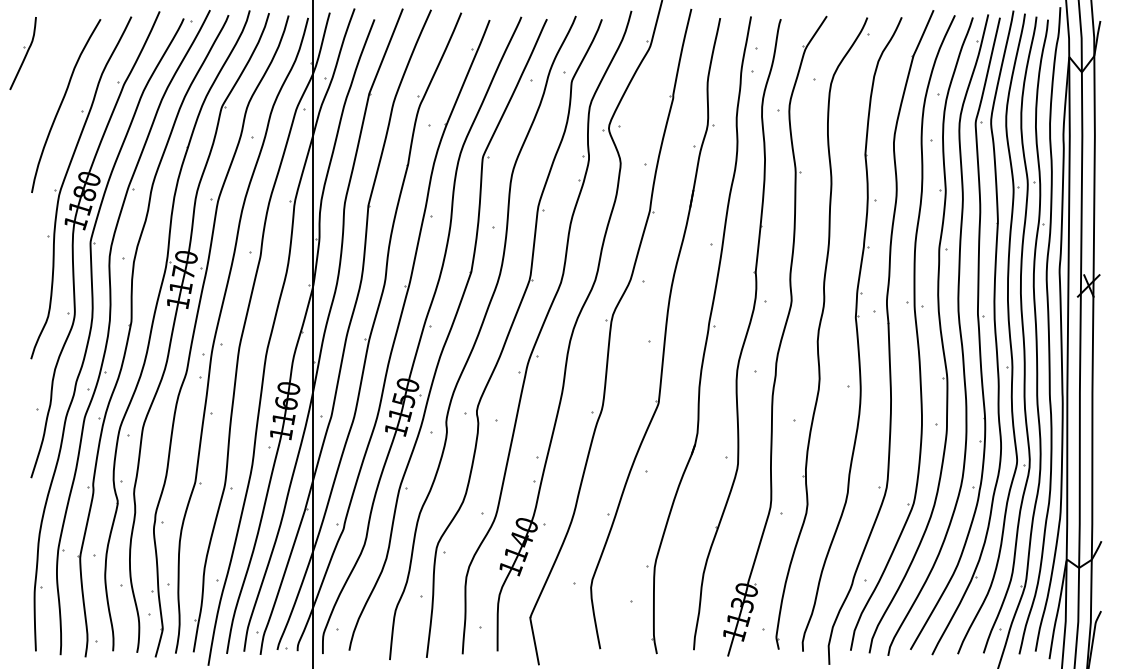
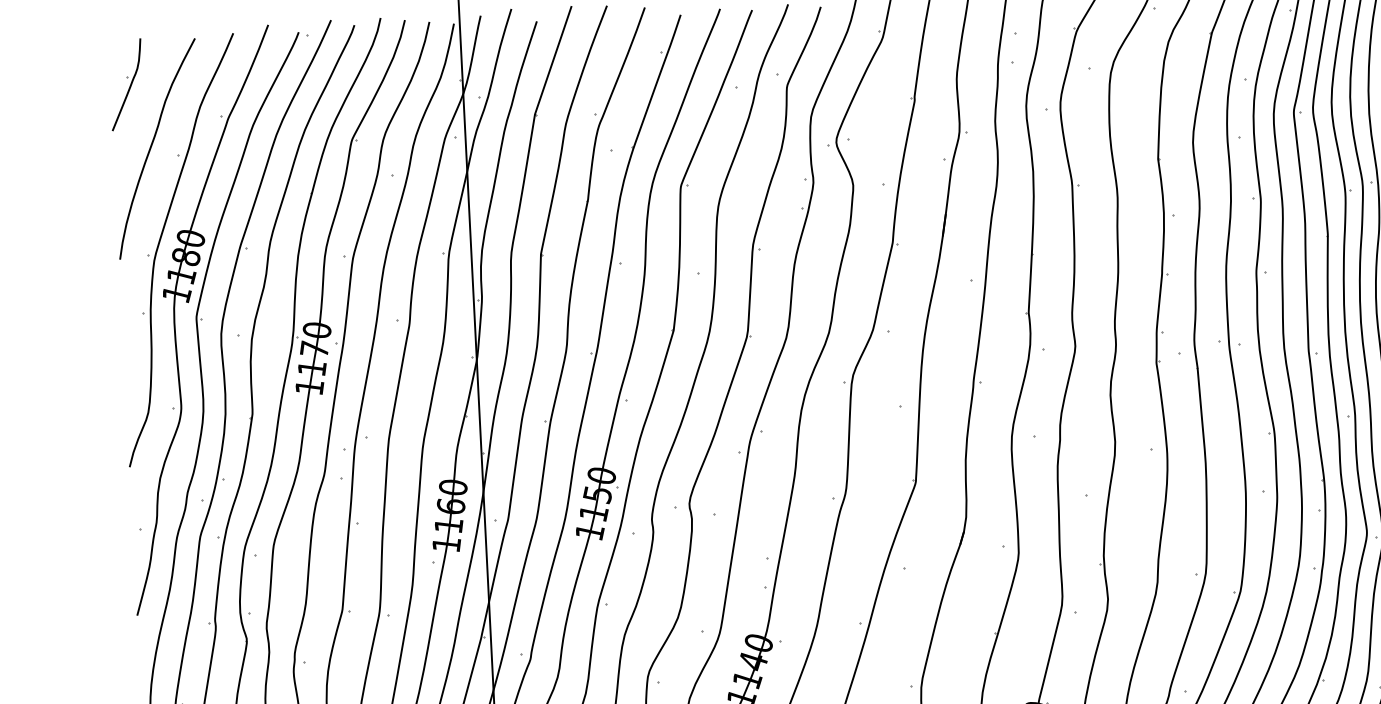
part: (22, 53) -> (125, 84), moved

